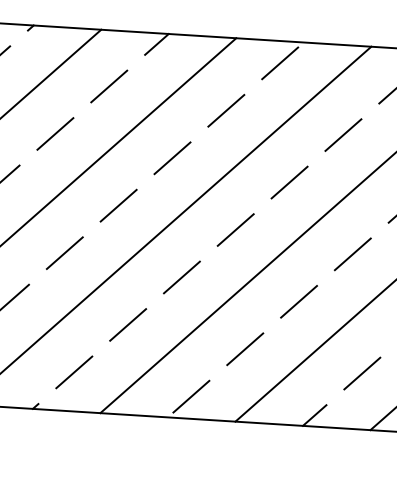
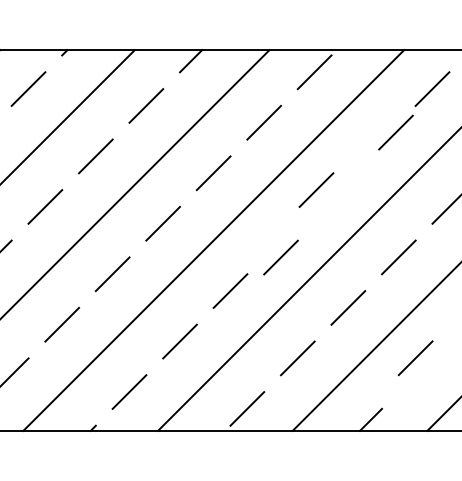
line: (342, 135) -> (395, 132), moved
line: (289, 181) -> (316, 189), moved
line: (235, 229) -> (280, 257), moved
line: (362, 373) -> (415, 358), moved

